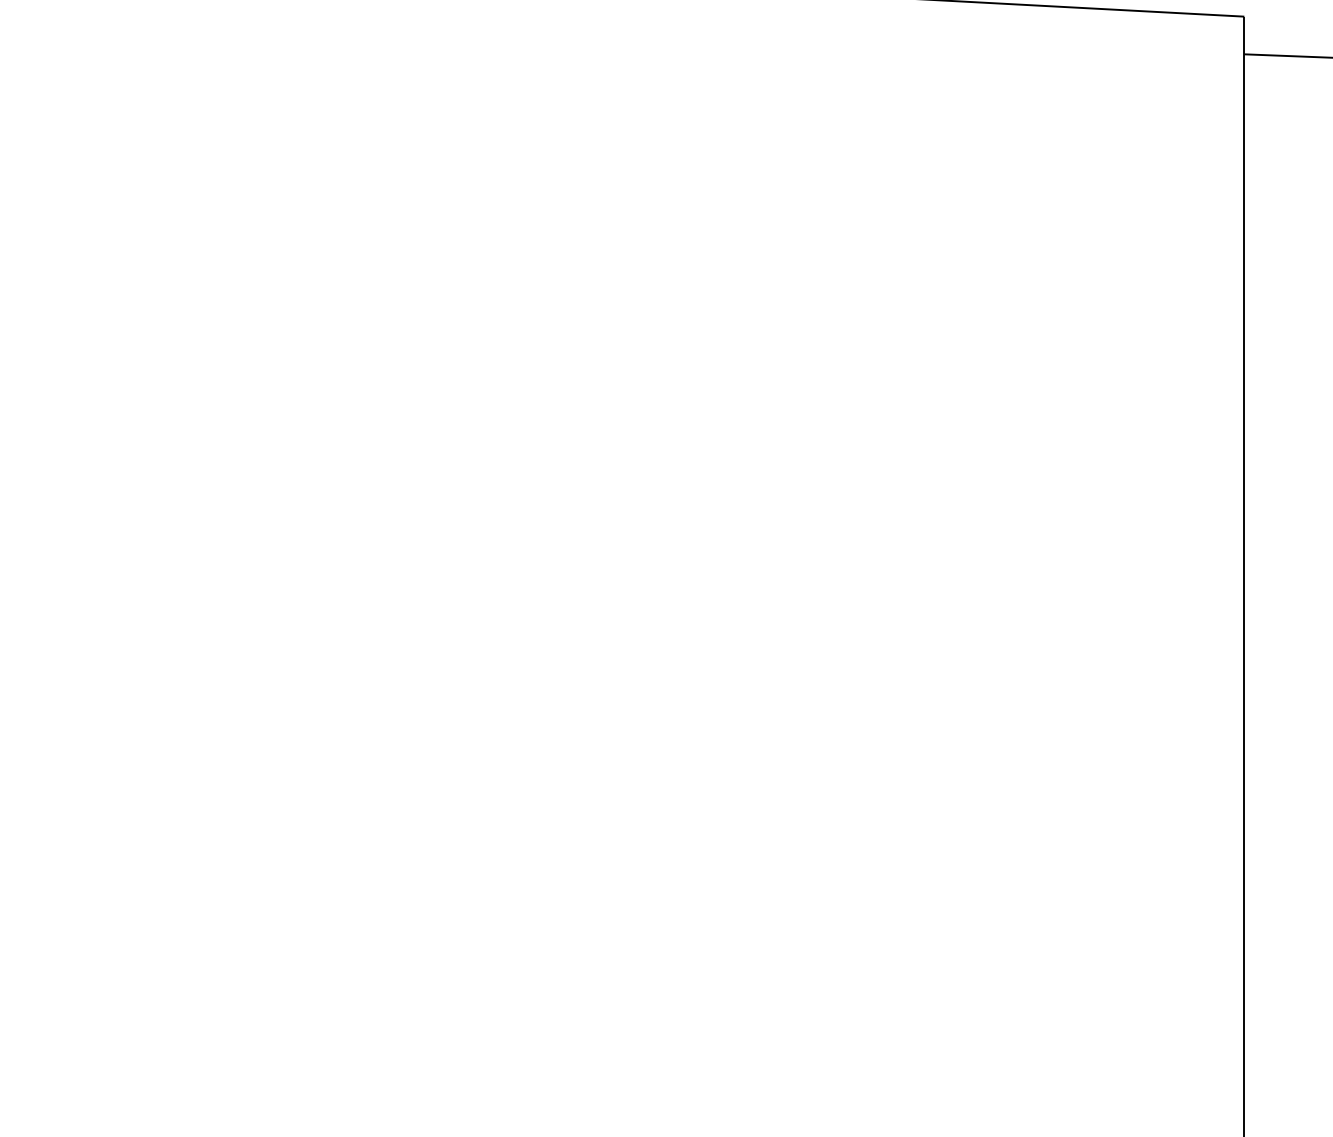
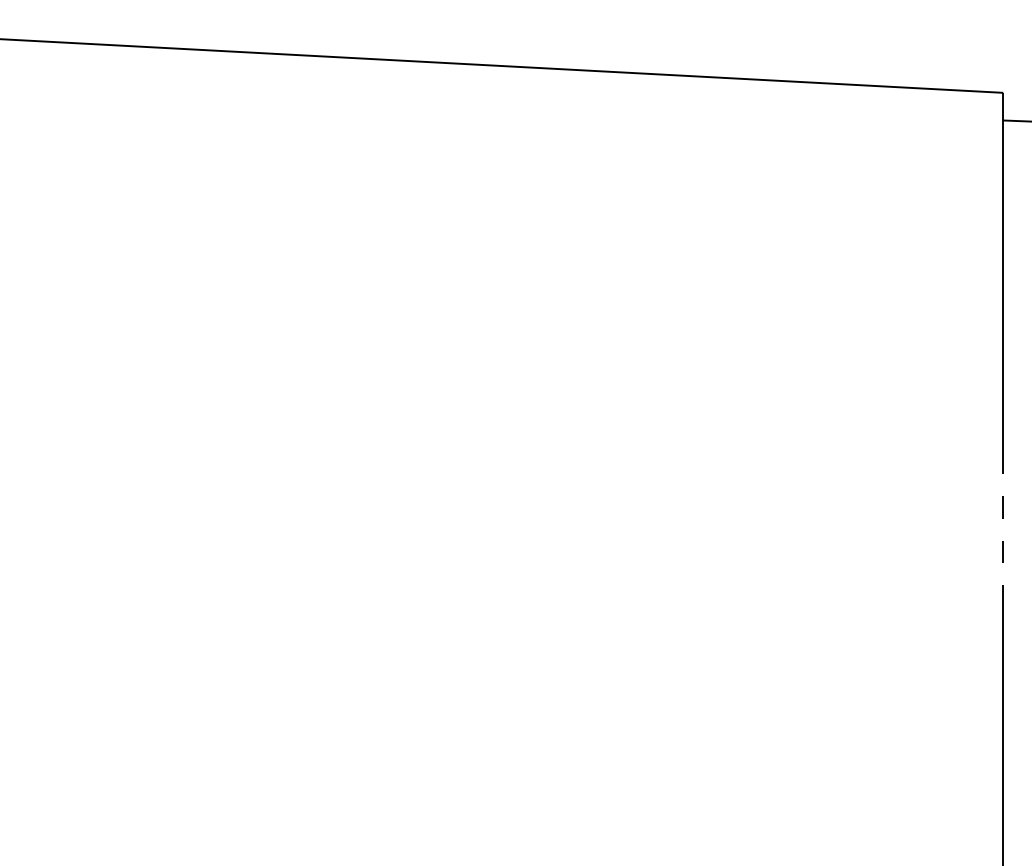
line: (1244, 615) -> (1003, 532), solid -> dashed

